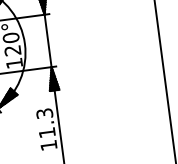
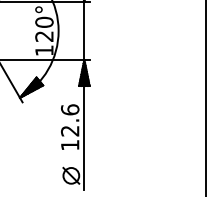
text: (45, 123) -> (69, 120), 11.3 -> 12.6

